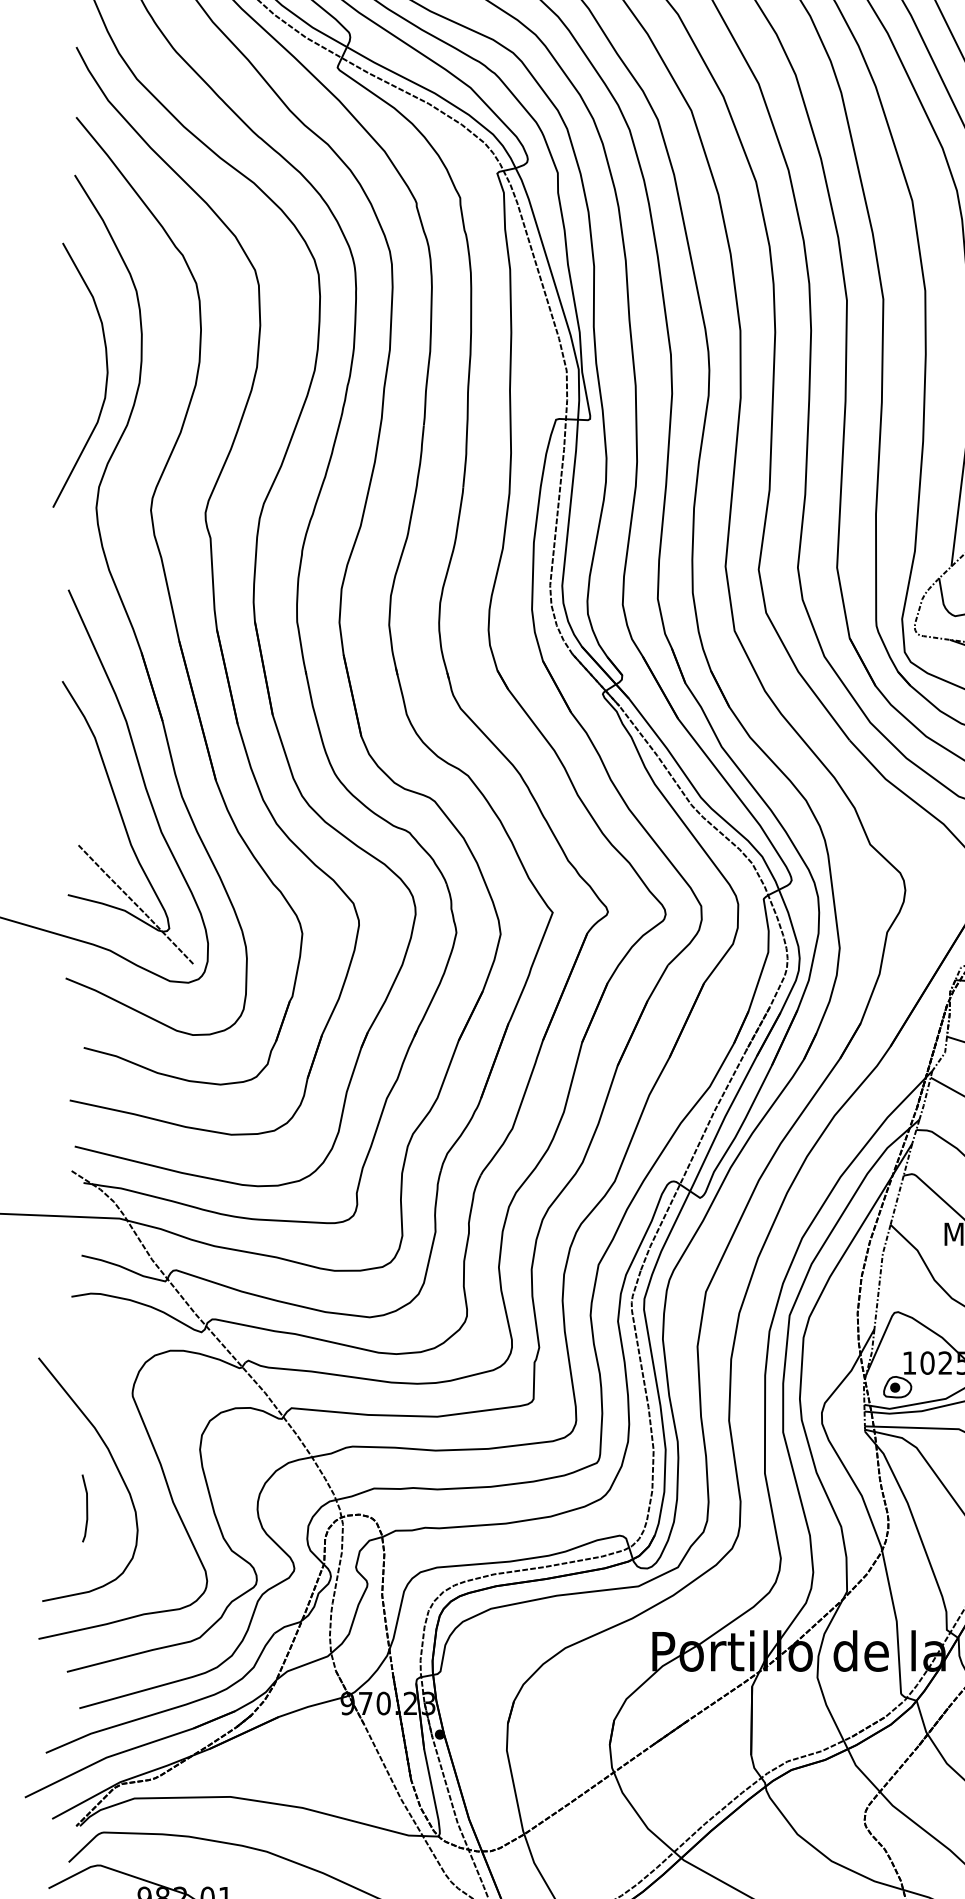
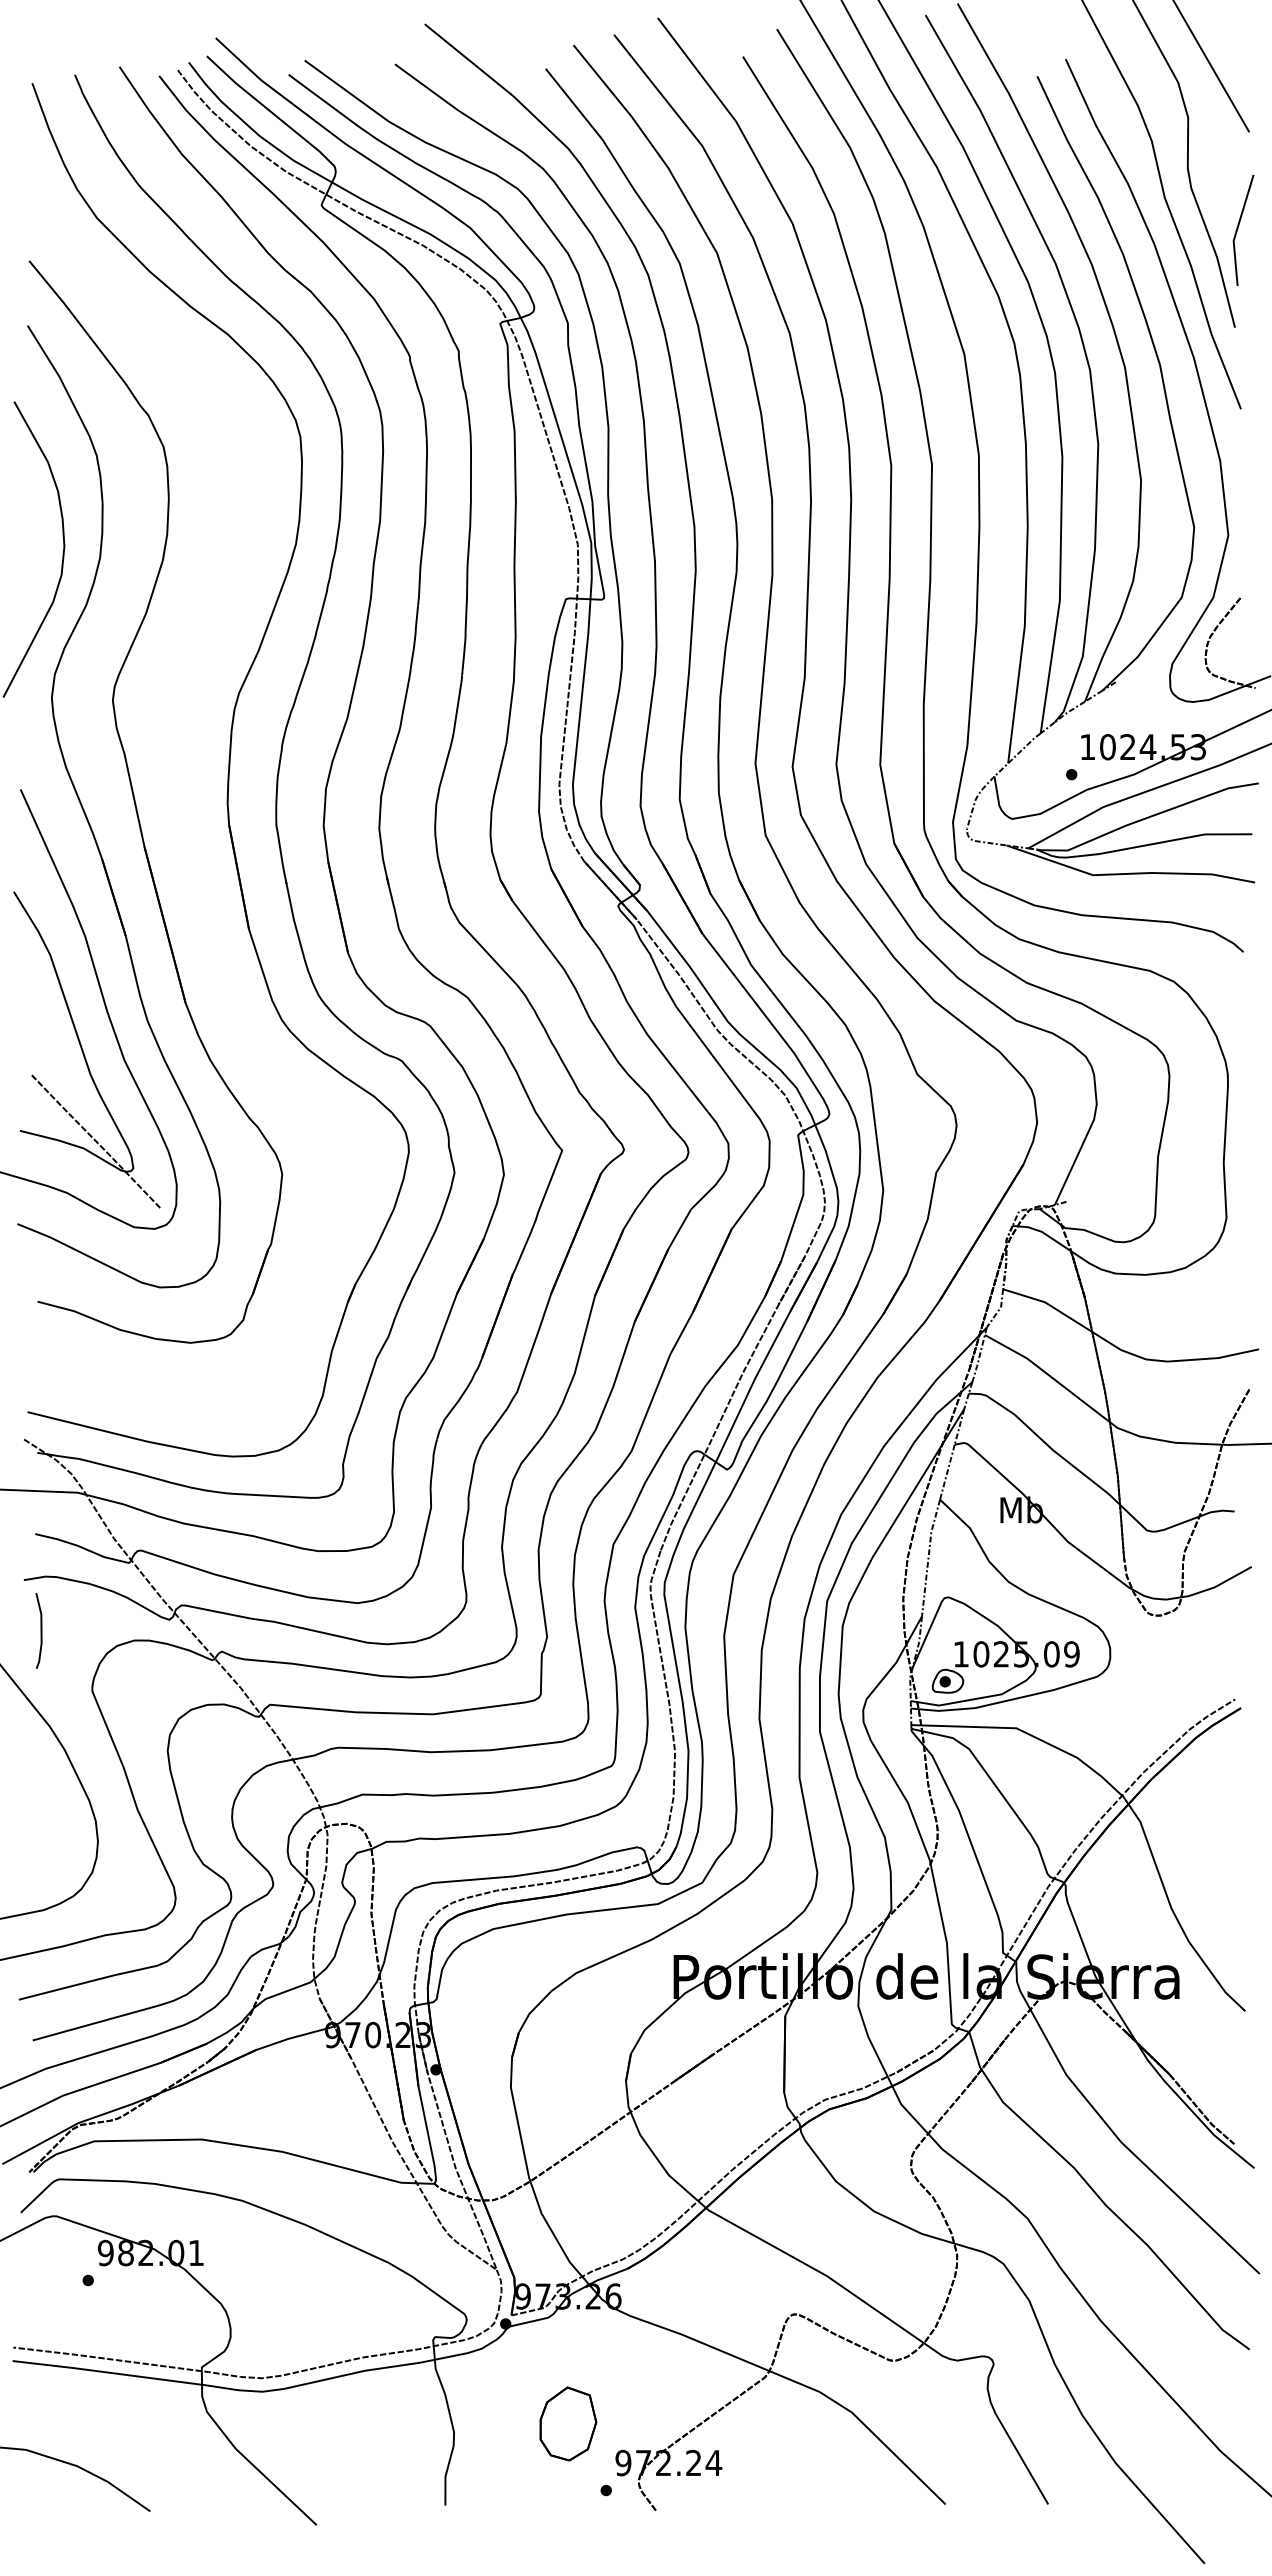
part: (215, 590) -> (184, 790), removed
line: (86, 1508) -> (40, 1630), moved

